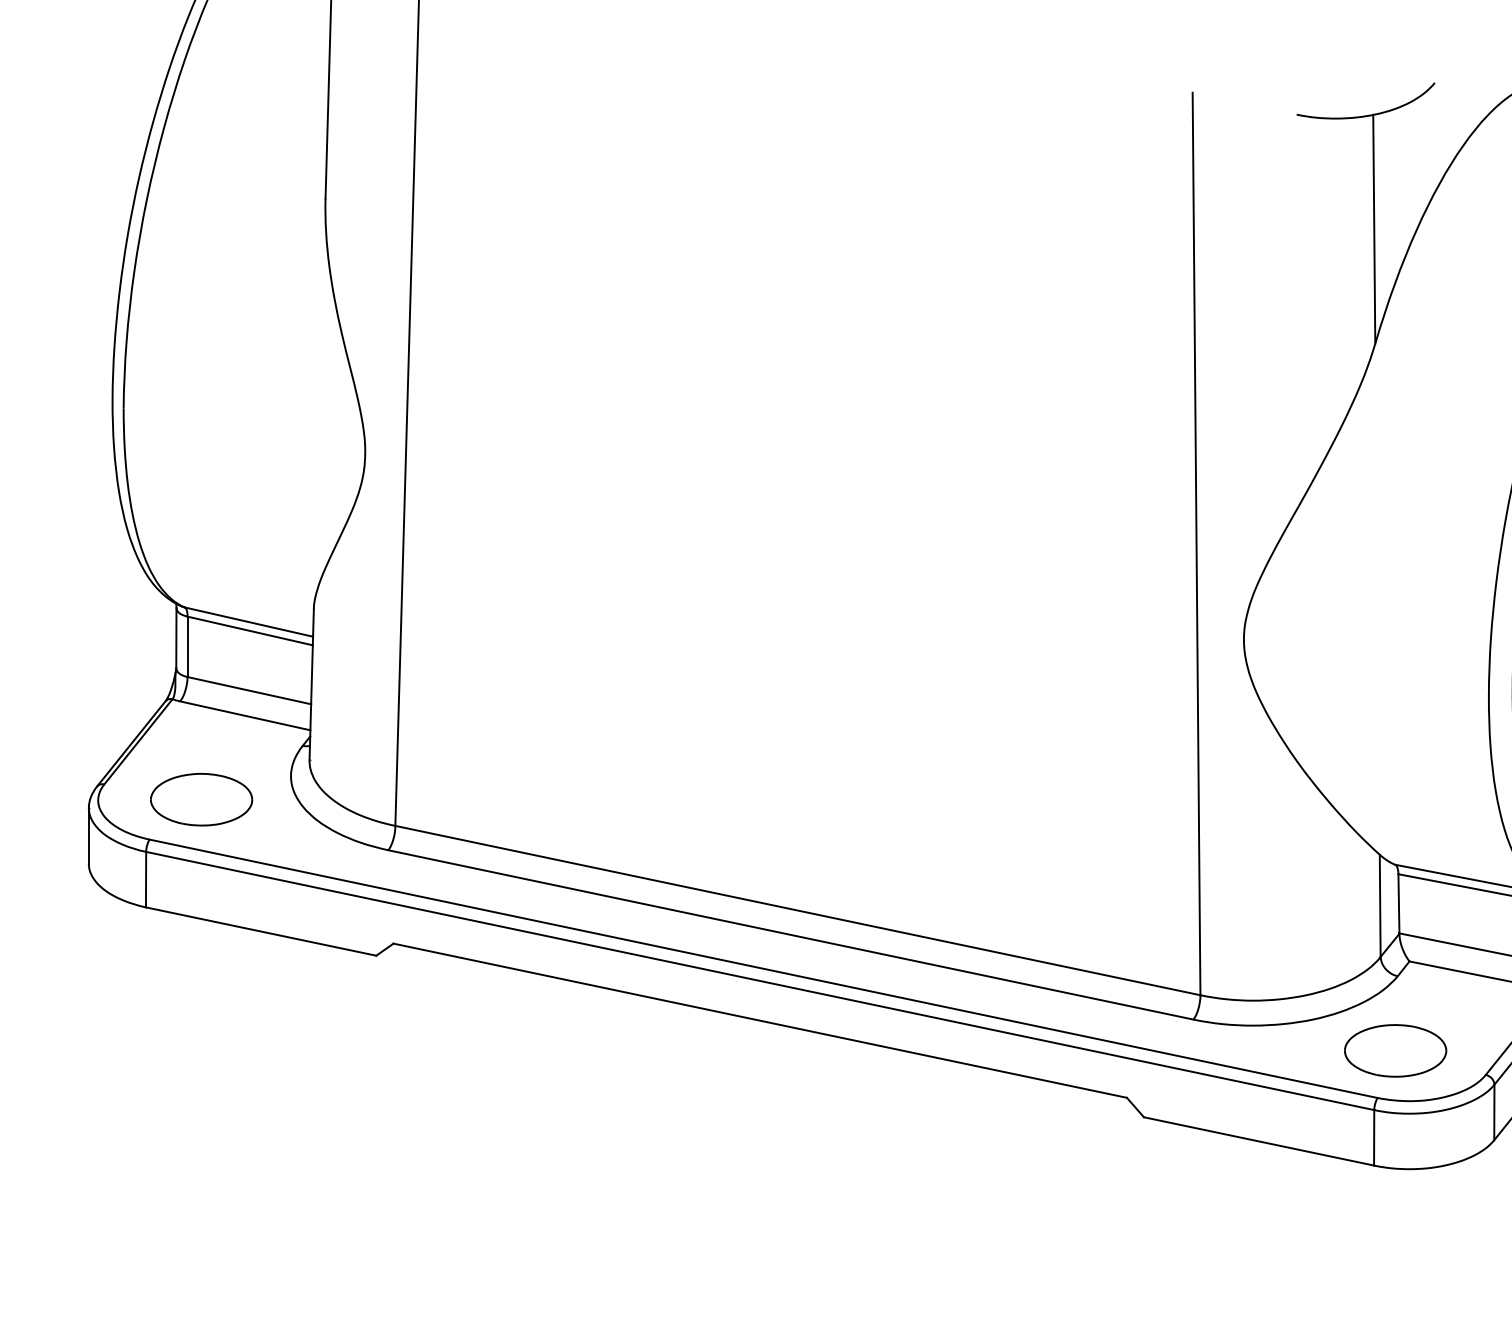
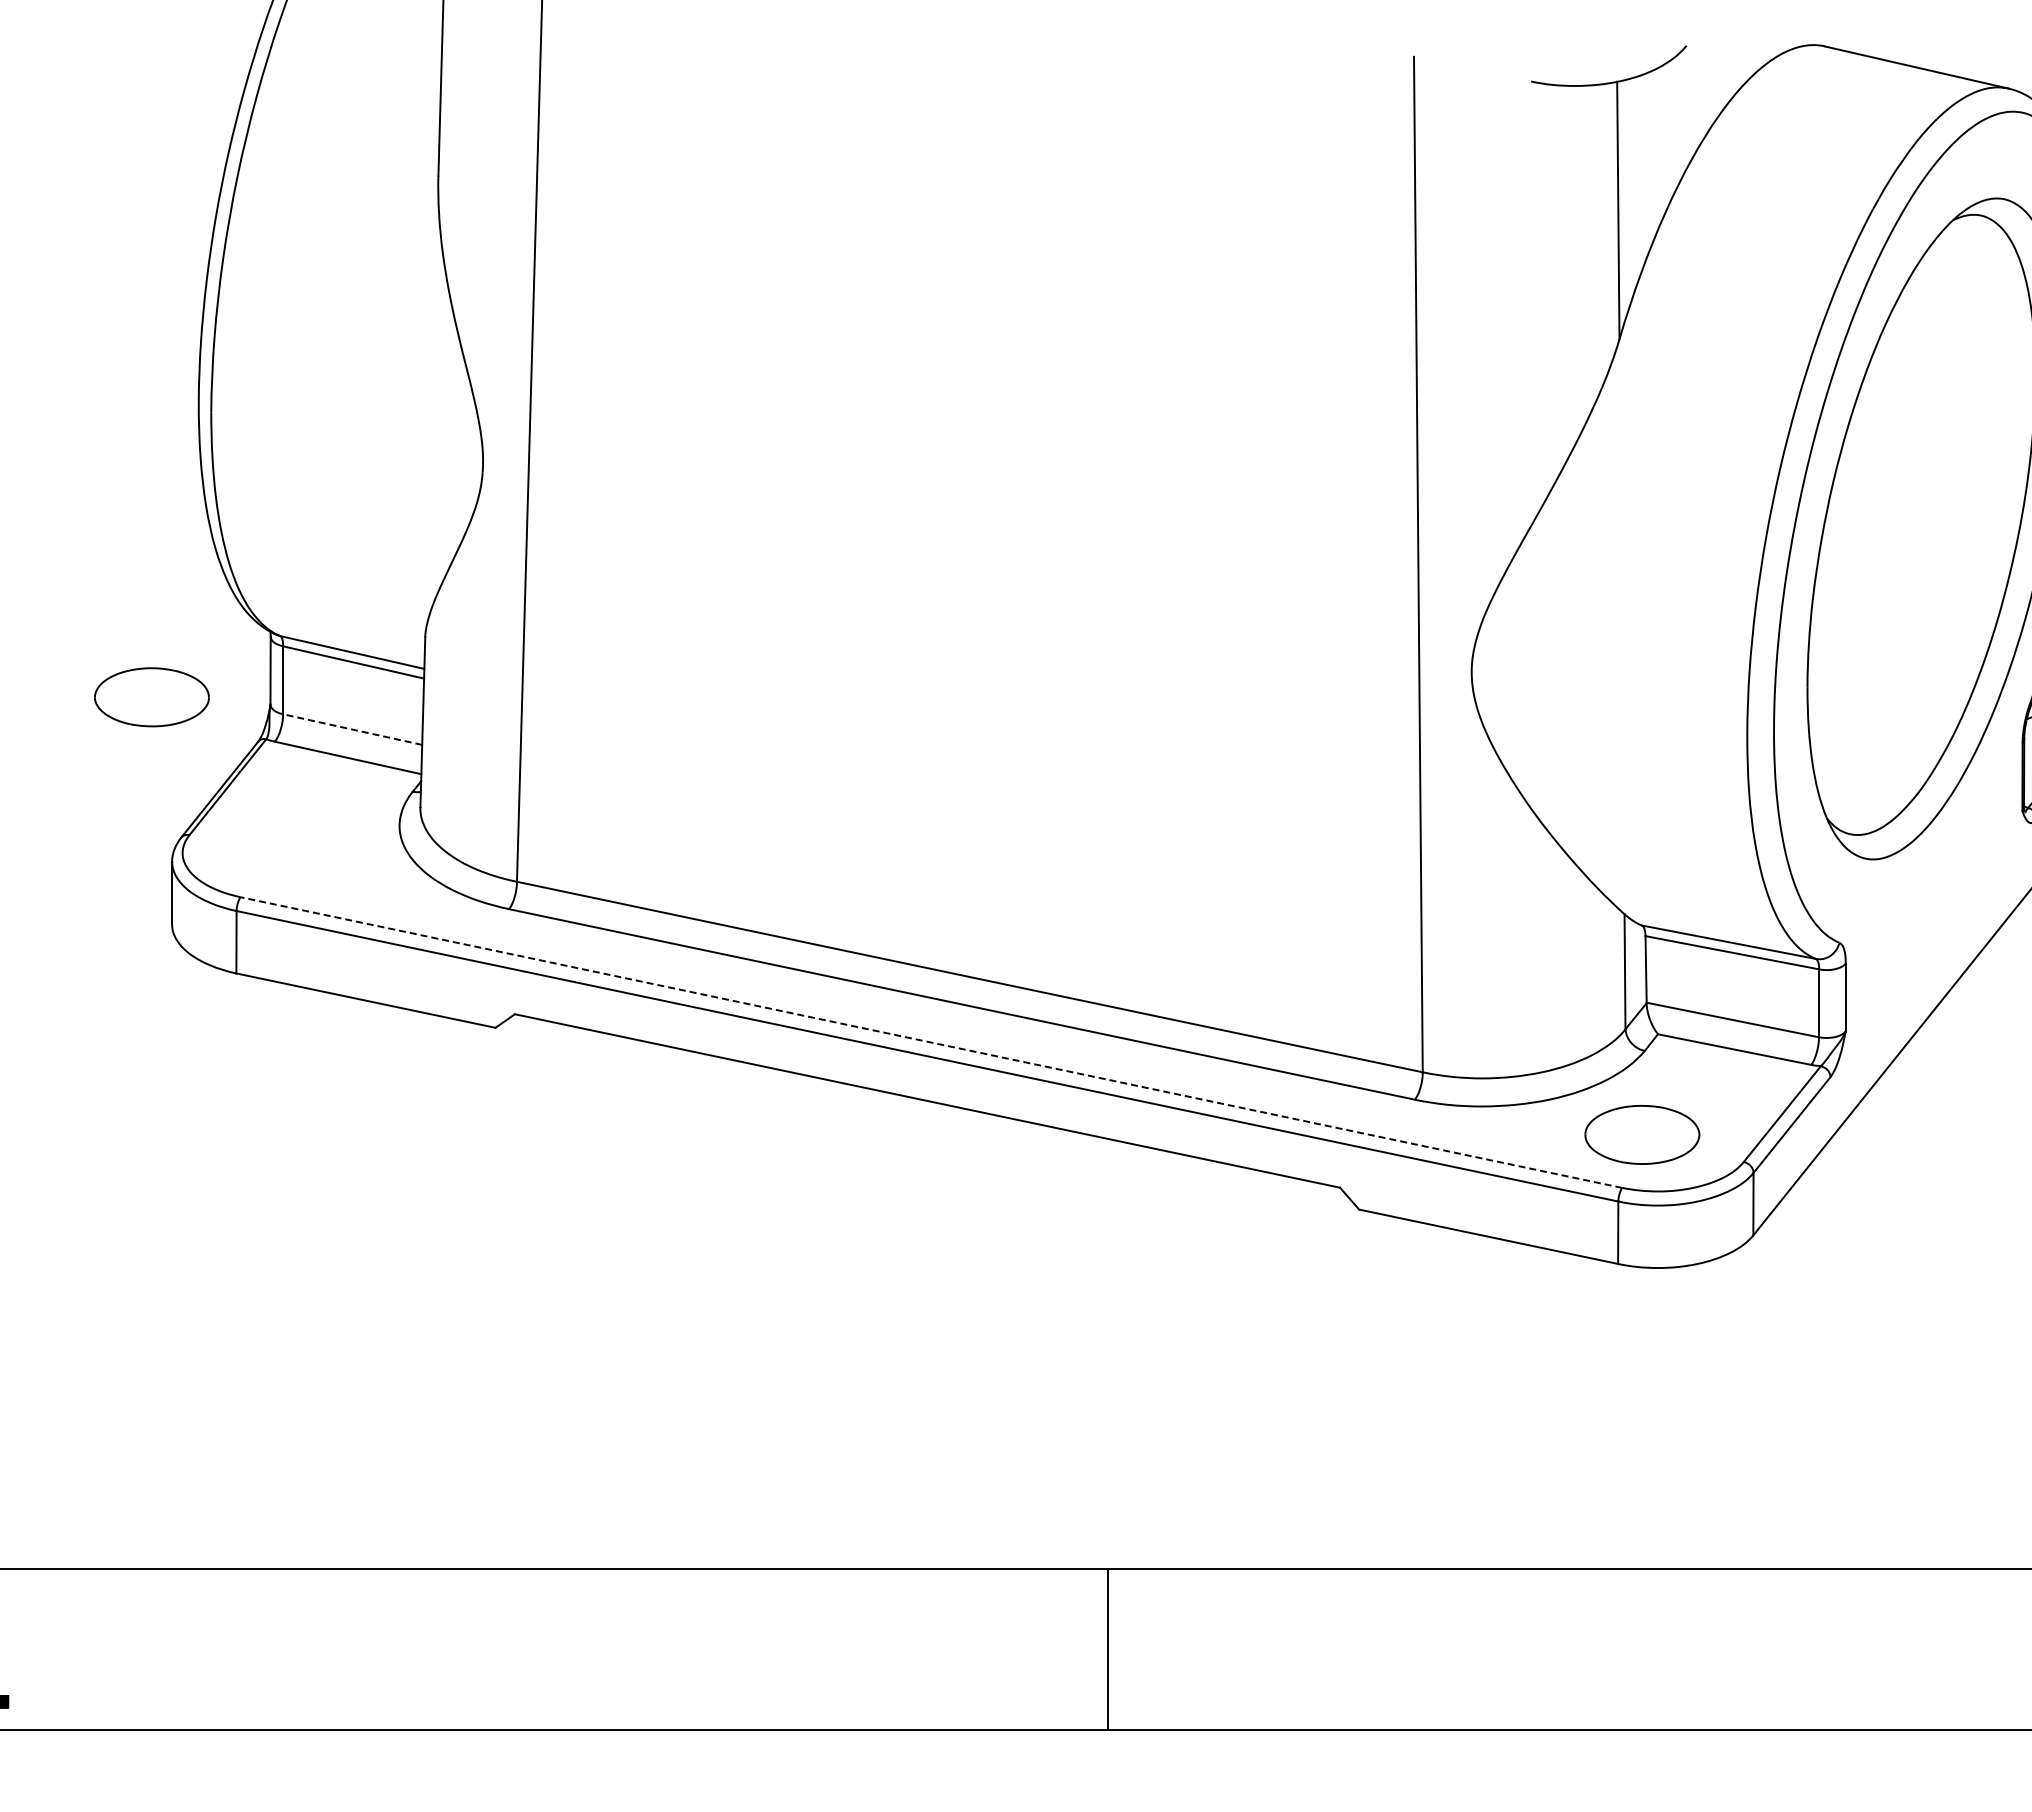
line: (249, 690) -> (352, 729), solid -> dashed
part: (201, 799) -> (151, 697), moved
line: (763, 968) -> (931, 1042), solid -> dashed

